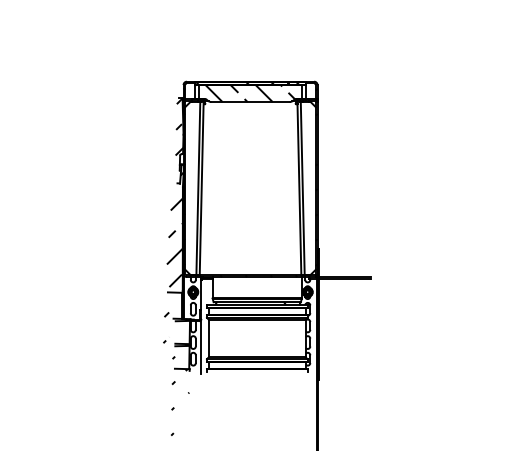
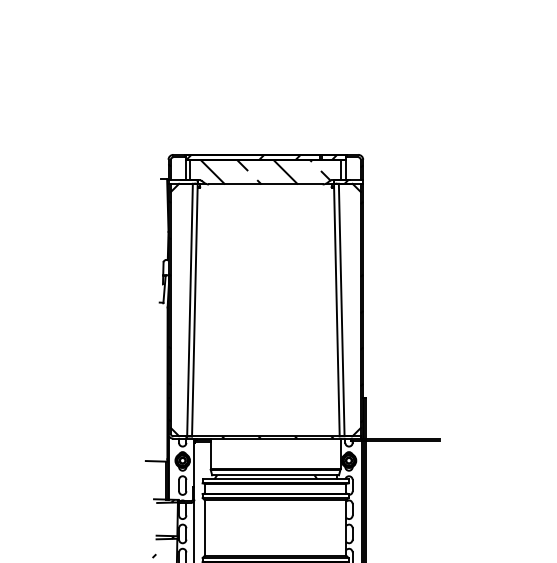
hatch: (179, 126) -> (162, 219), removed
hatch: (173, 257) -> (153, 410), removed

